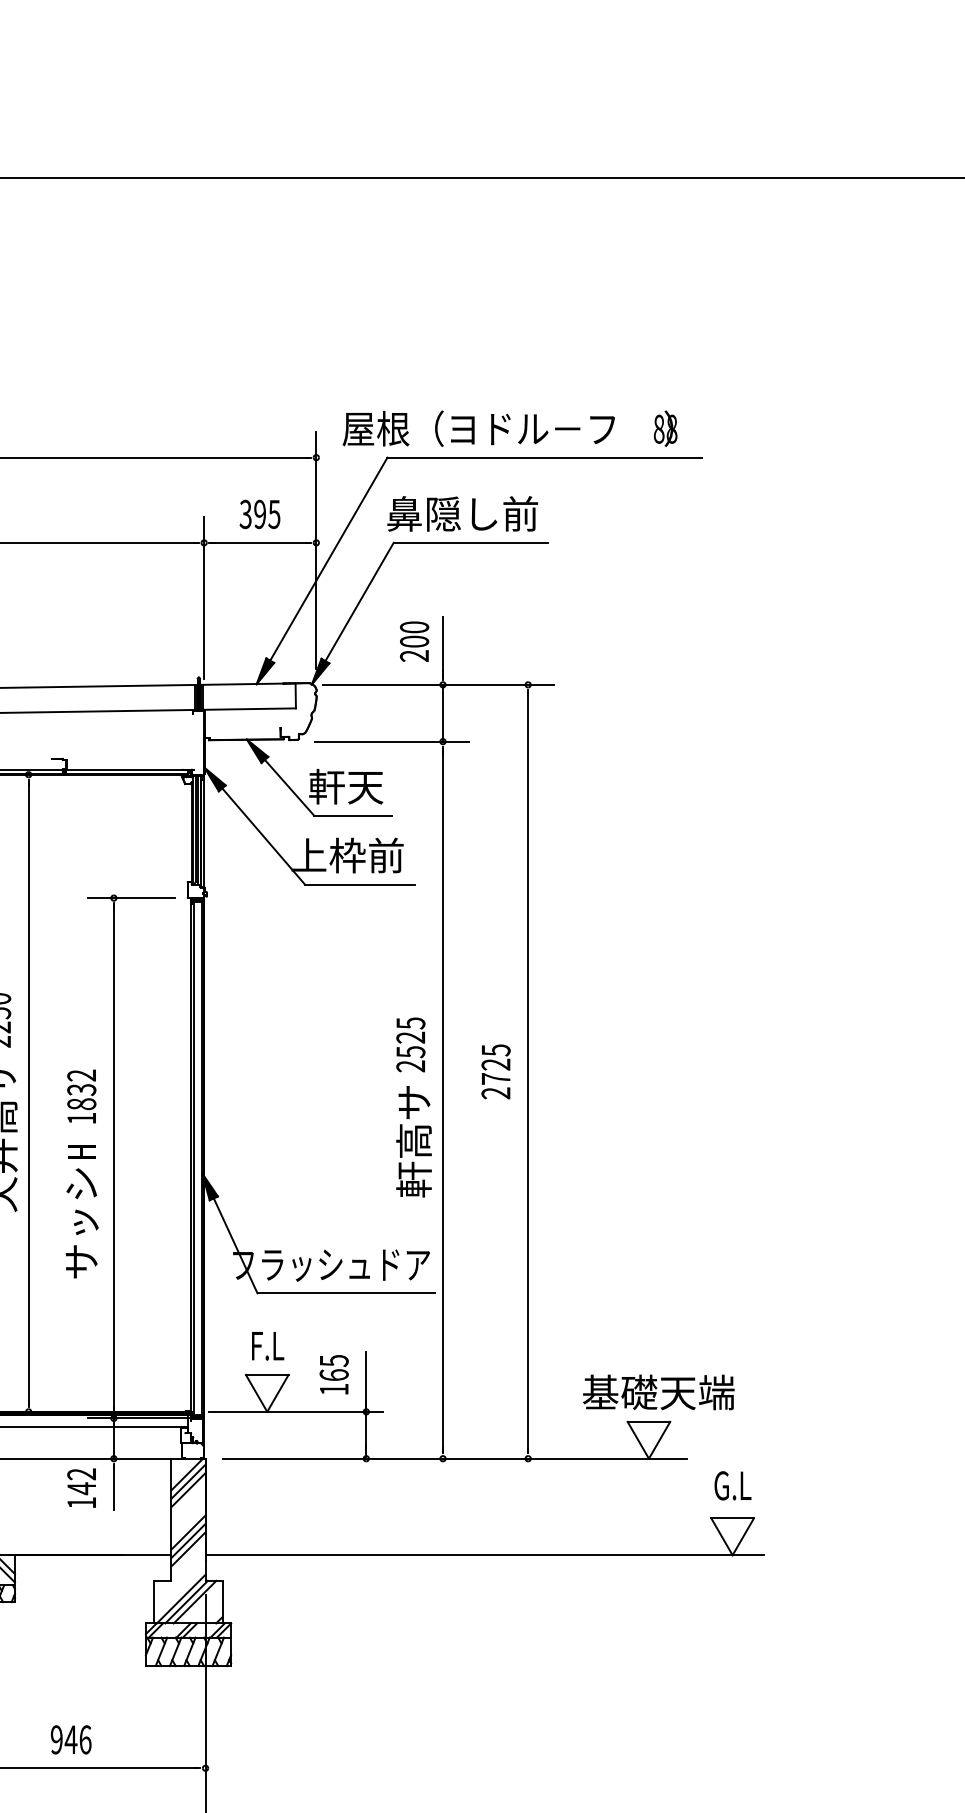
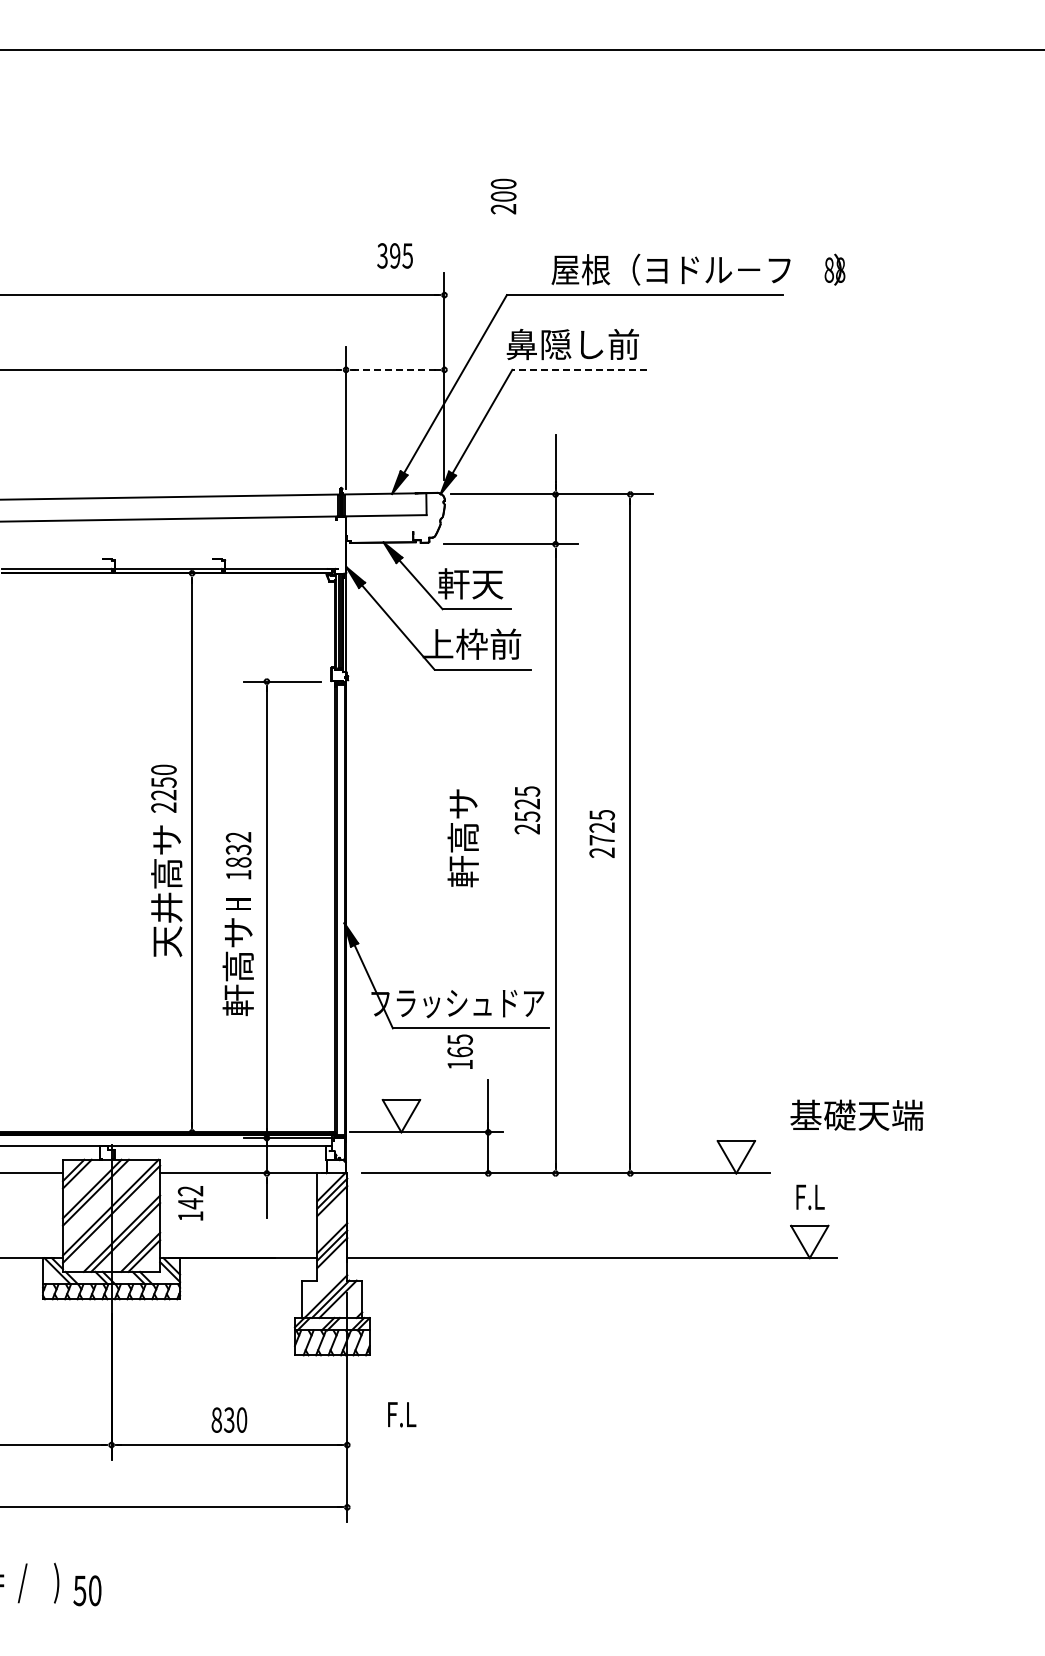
text: (510, 428) -> (698, 269), moved
text: (259, 513) -> (394, 255), moved
line: (260, 542) -> (395, 369), solid -> dashed
line: (470, 542) -> (579, 369), solid -> dashed
text: (414, 641) -> (503, 196), moved
text: (413, 1141) -> (462, 838), moved
text: (80, 1223) -> (237, 967), サッシ -> 軒高サ
text: (268, 1345) -> (402, 1414), moved
text: (333, 1374) -> (459, 1051), moved
text: (658, 1391) -> (856, 1114), moved
text: (733, 1486) -> (810, 1197), G.L -> F.L
text: (81, 1488) -> (190, 1203), moved
text: (71, 1739) -> (229, 1419), 946 -> 830

